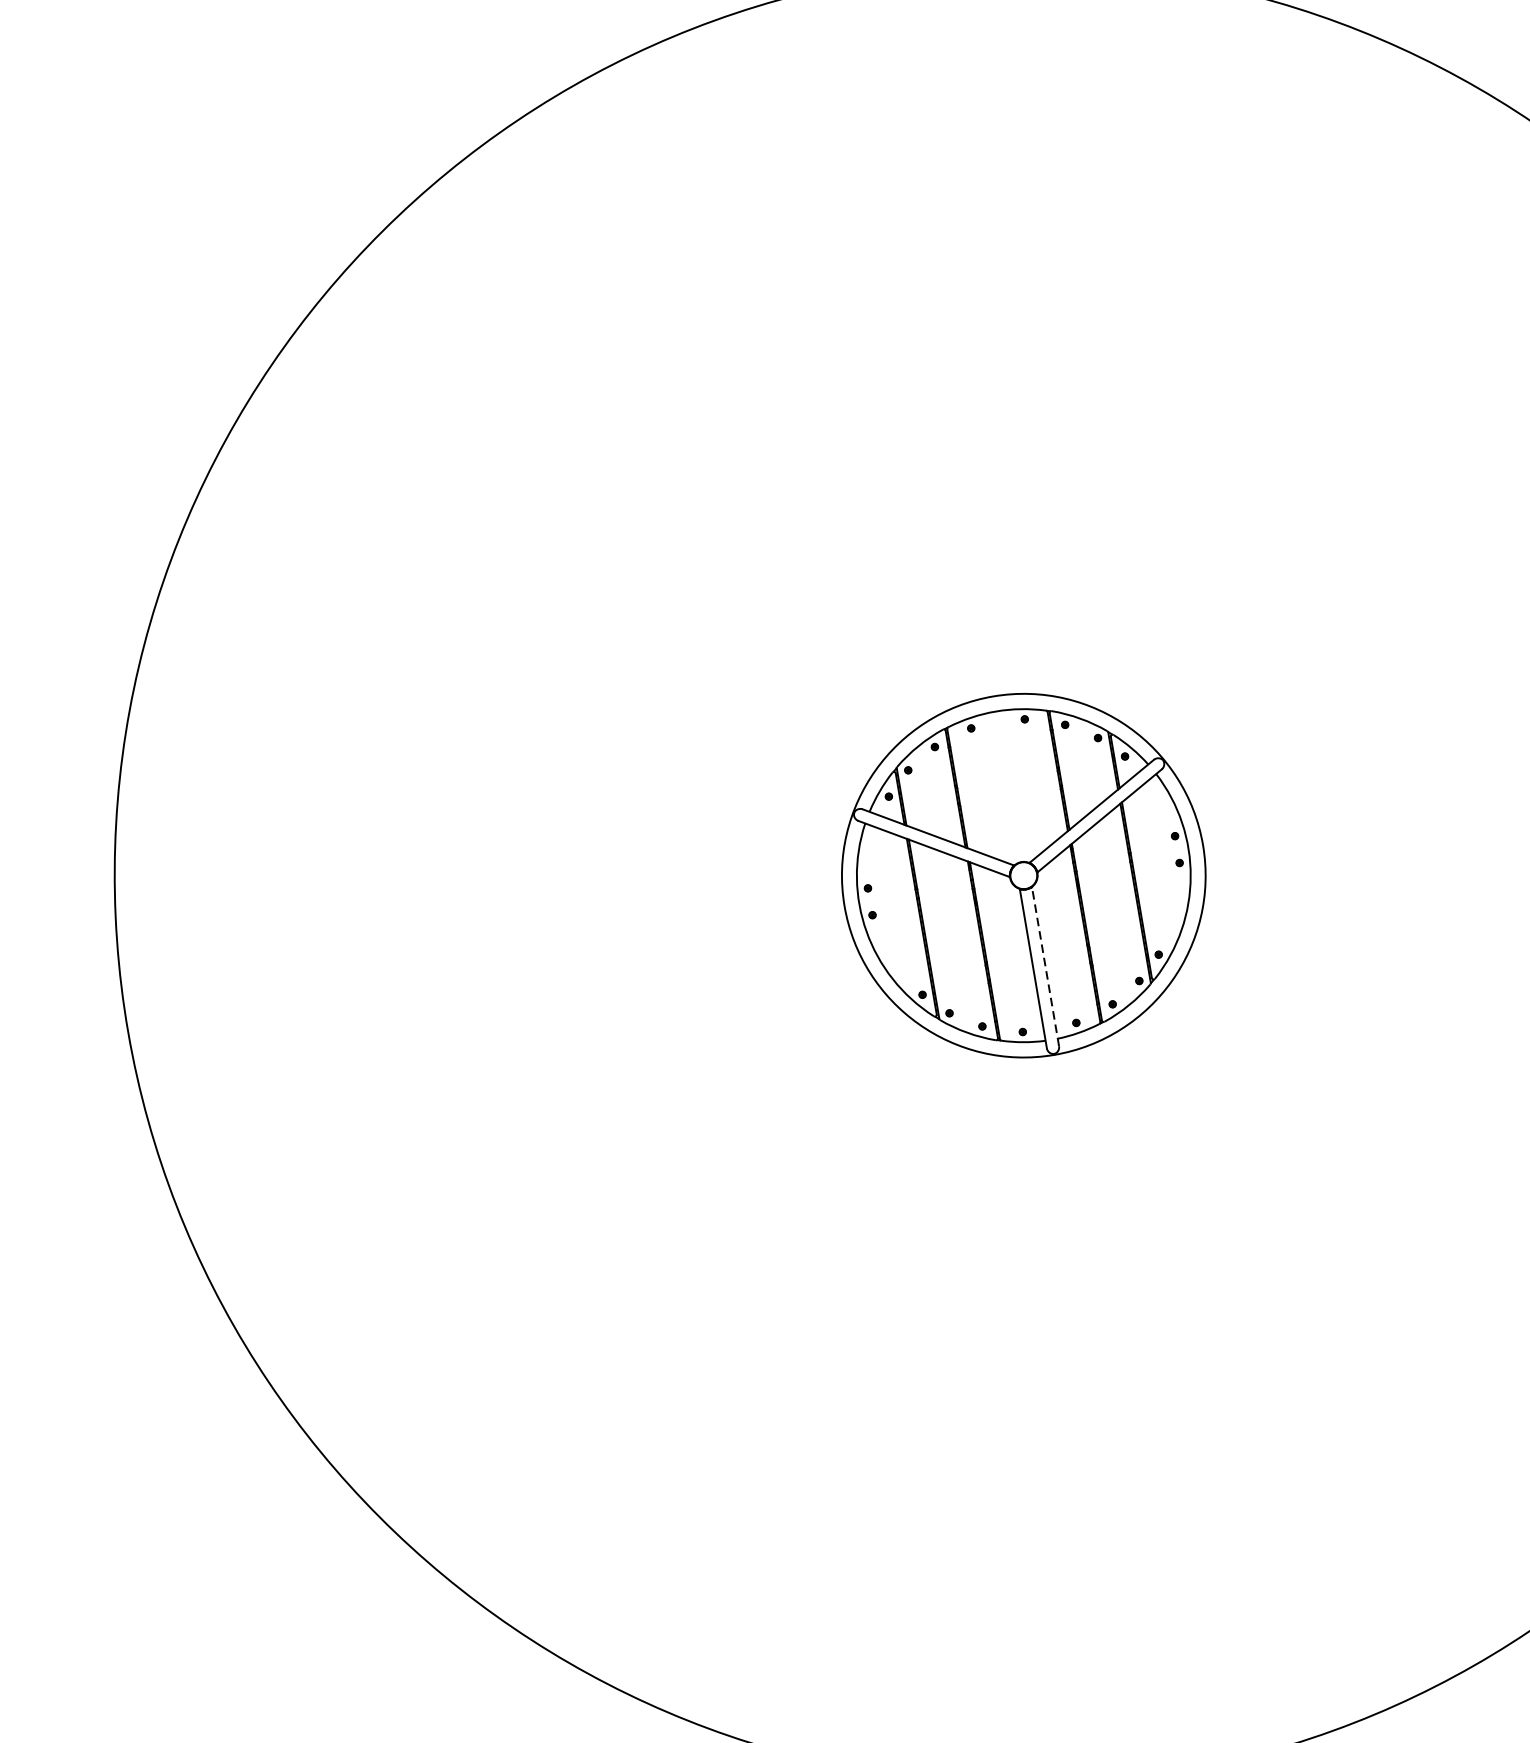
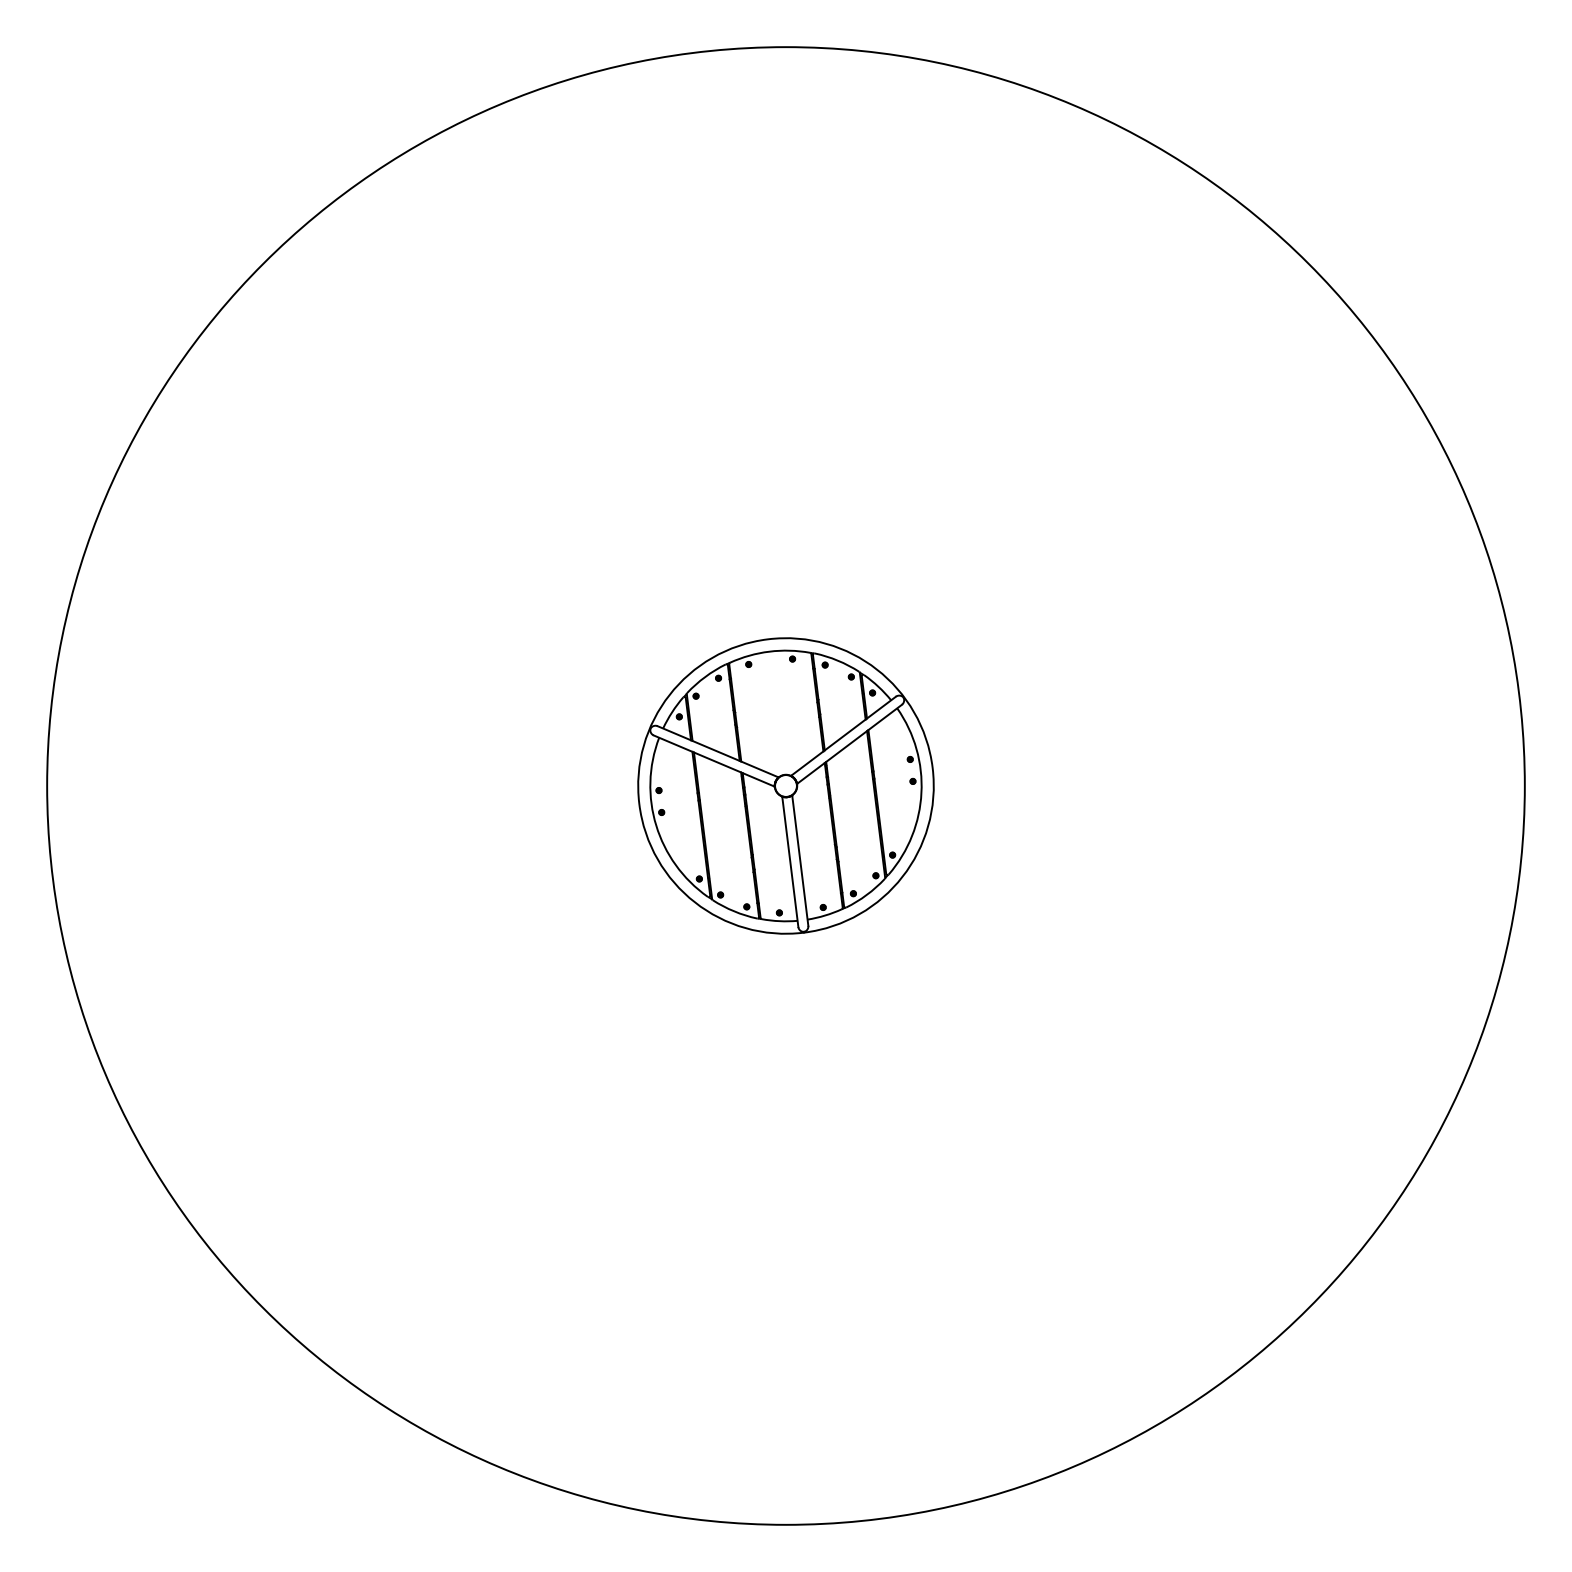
line: (1045, 966) -> (800, 860), dashed -> solid

